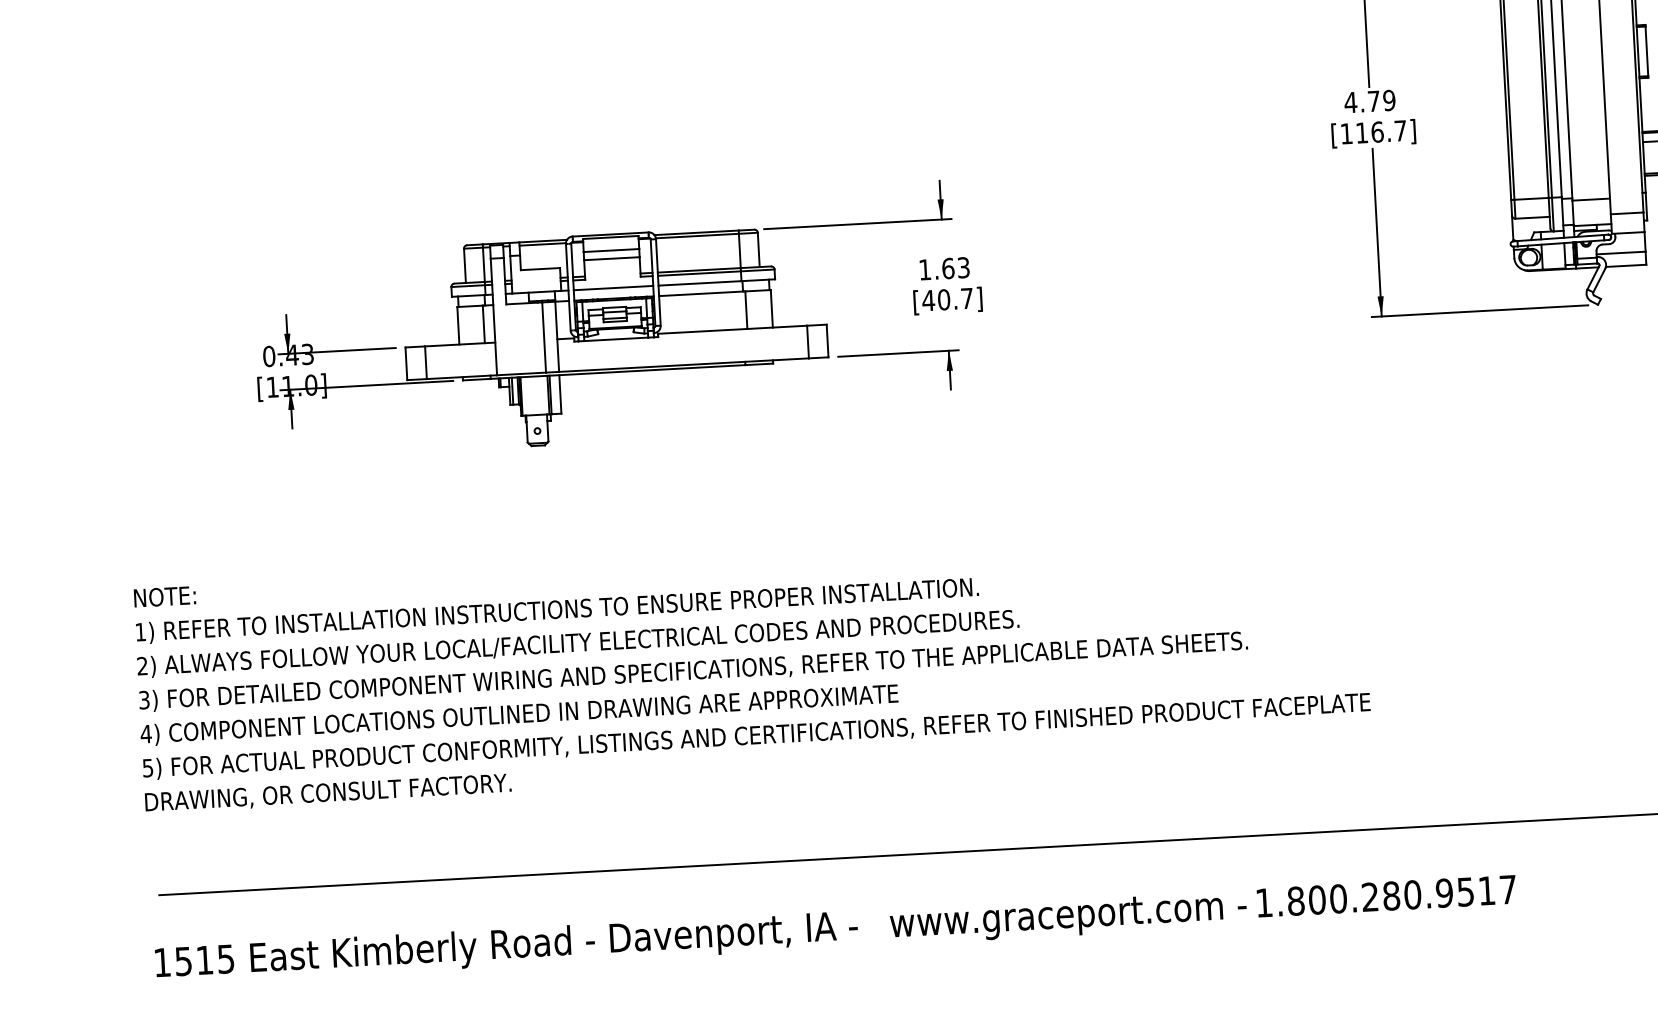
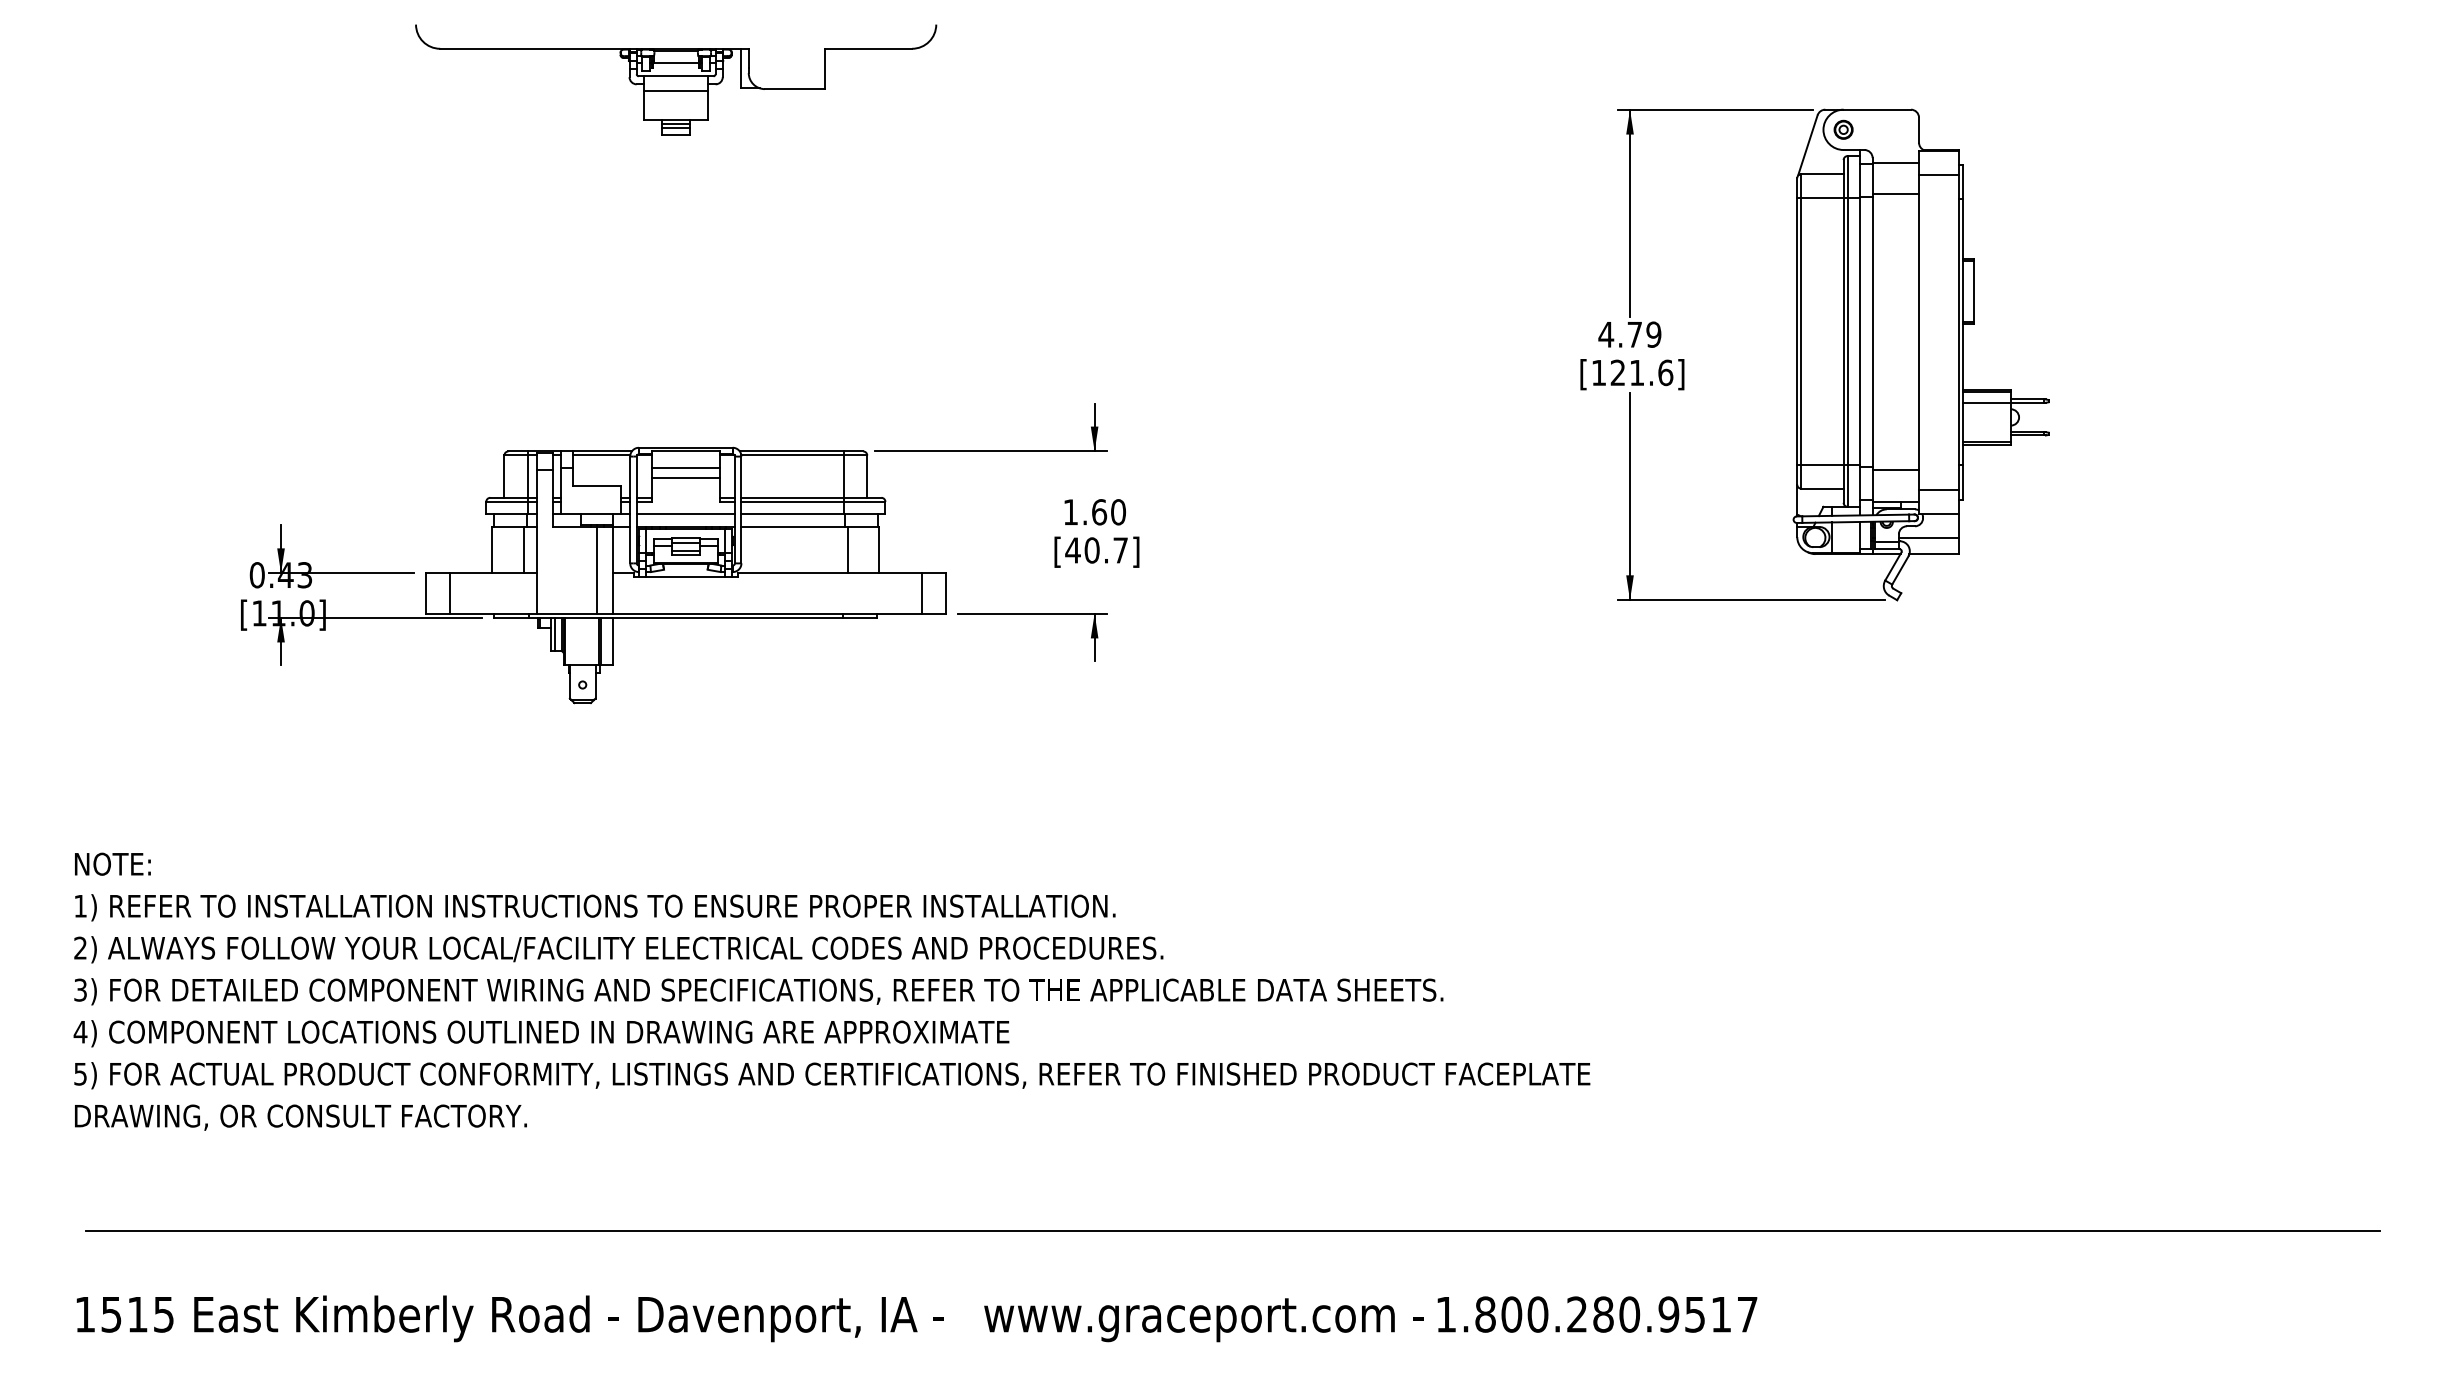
text: (1381, 131) -> (1641, 372), [116.7] -> [121.6]
text: (963, 267) -> (1118, 512), 1.63 -> 1.60

